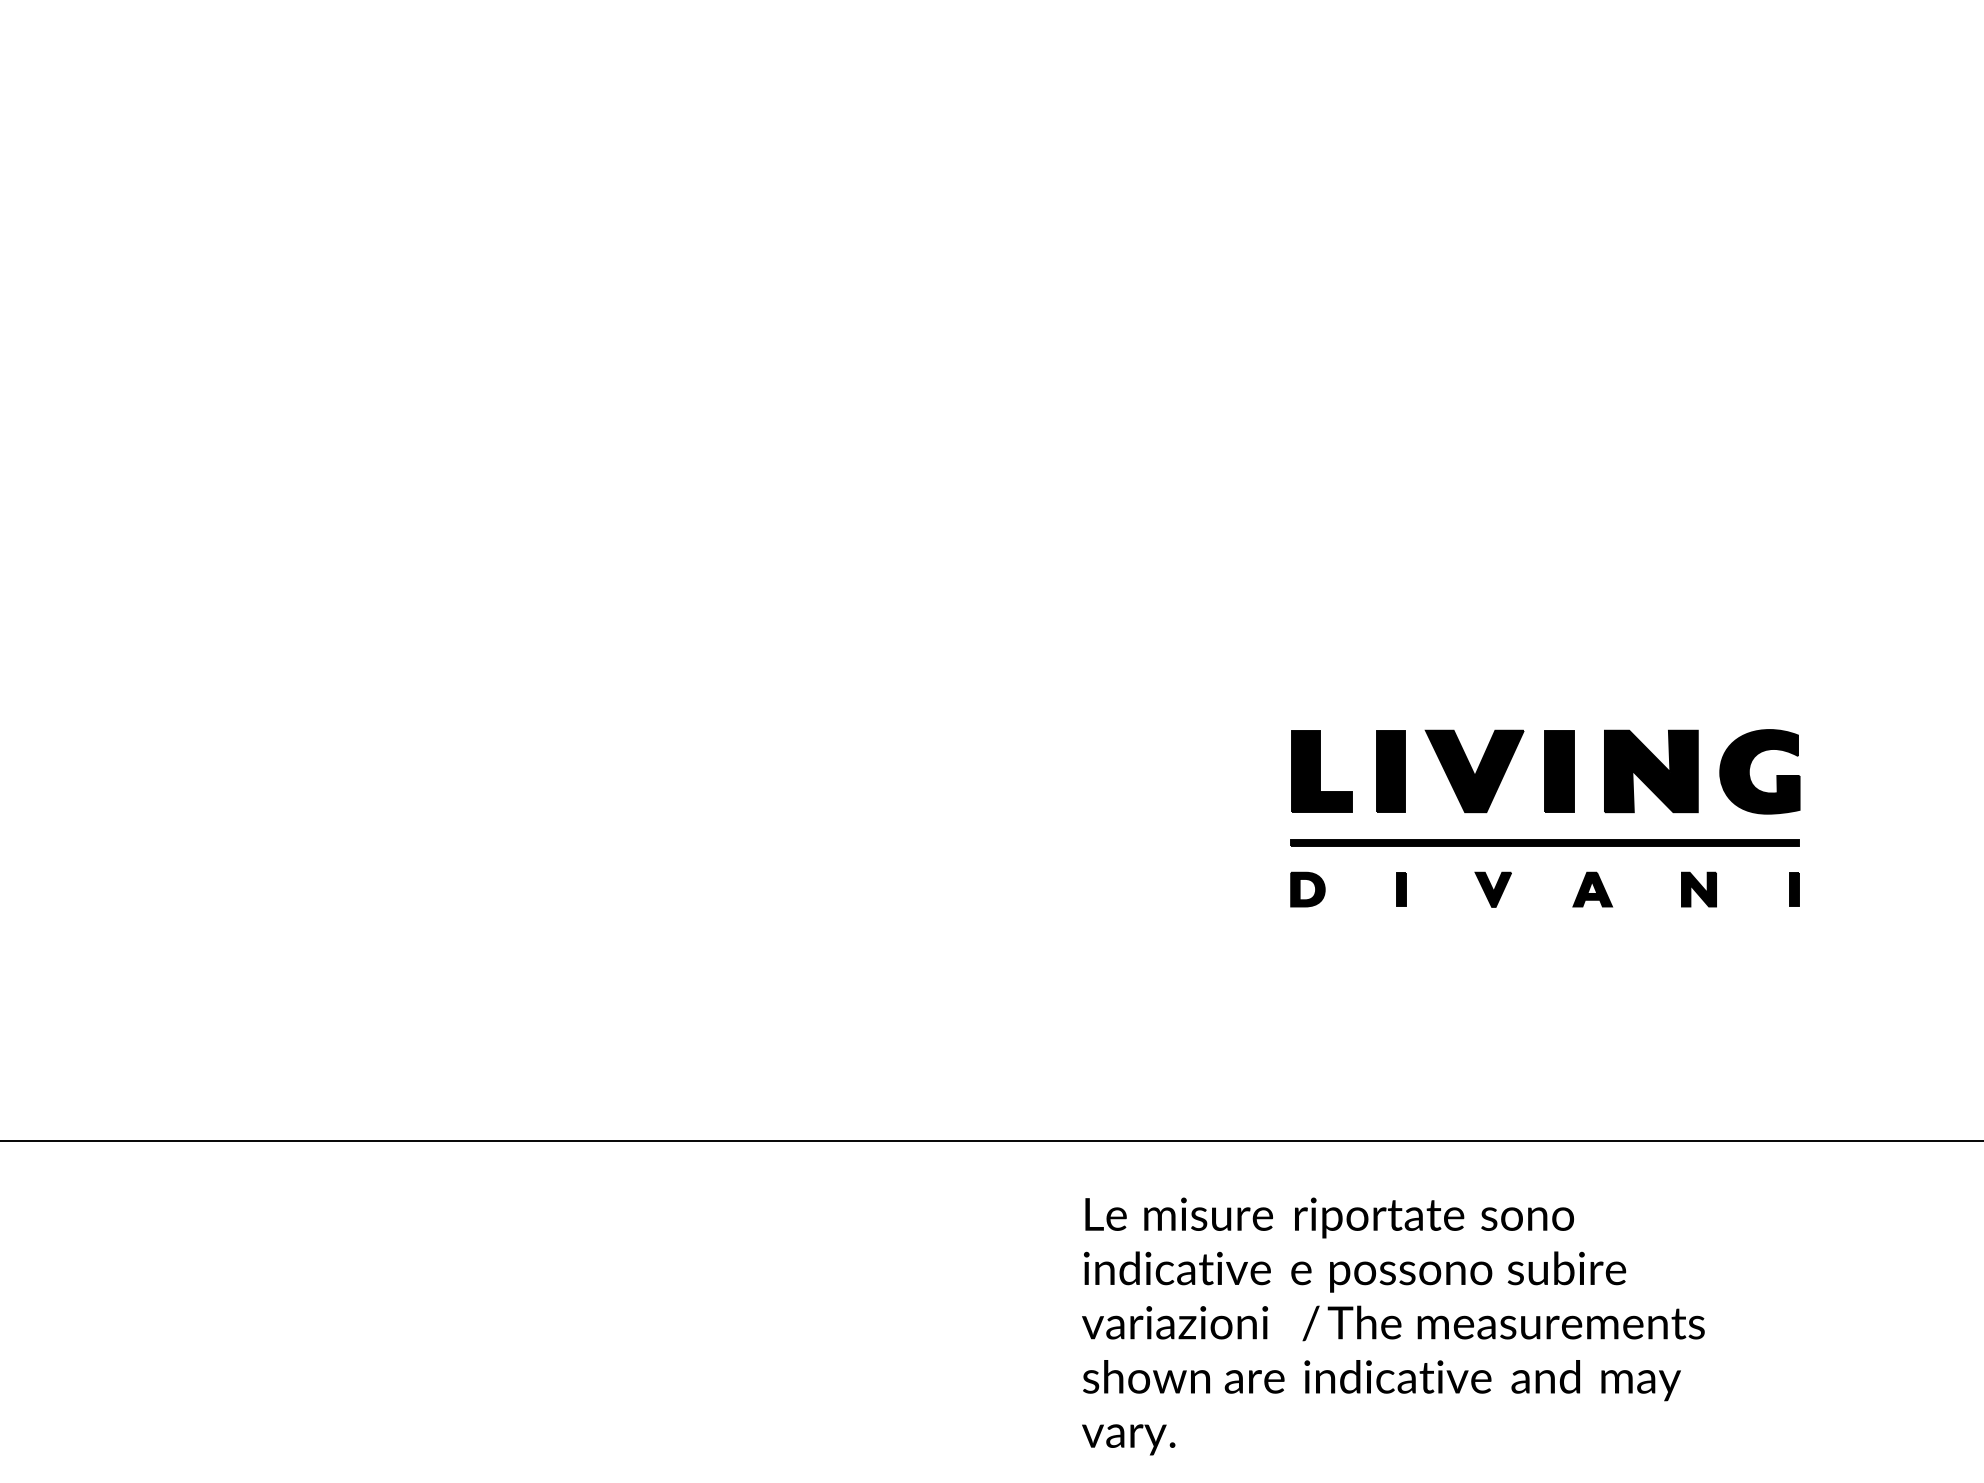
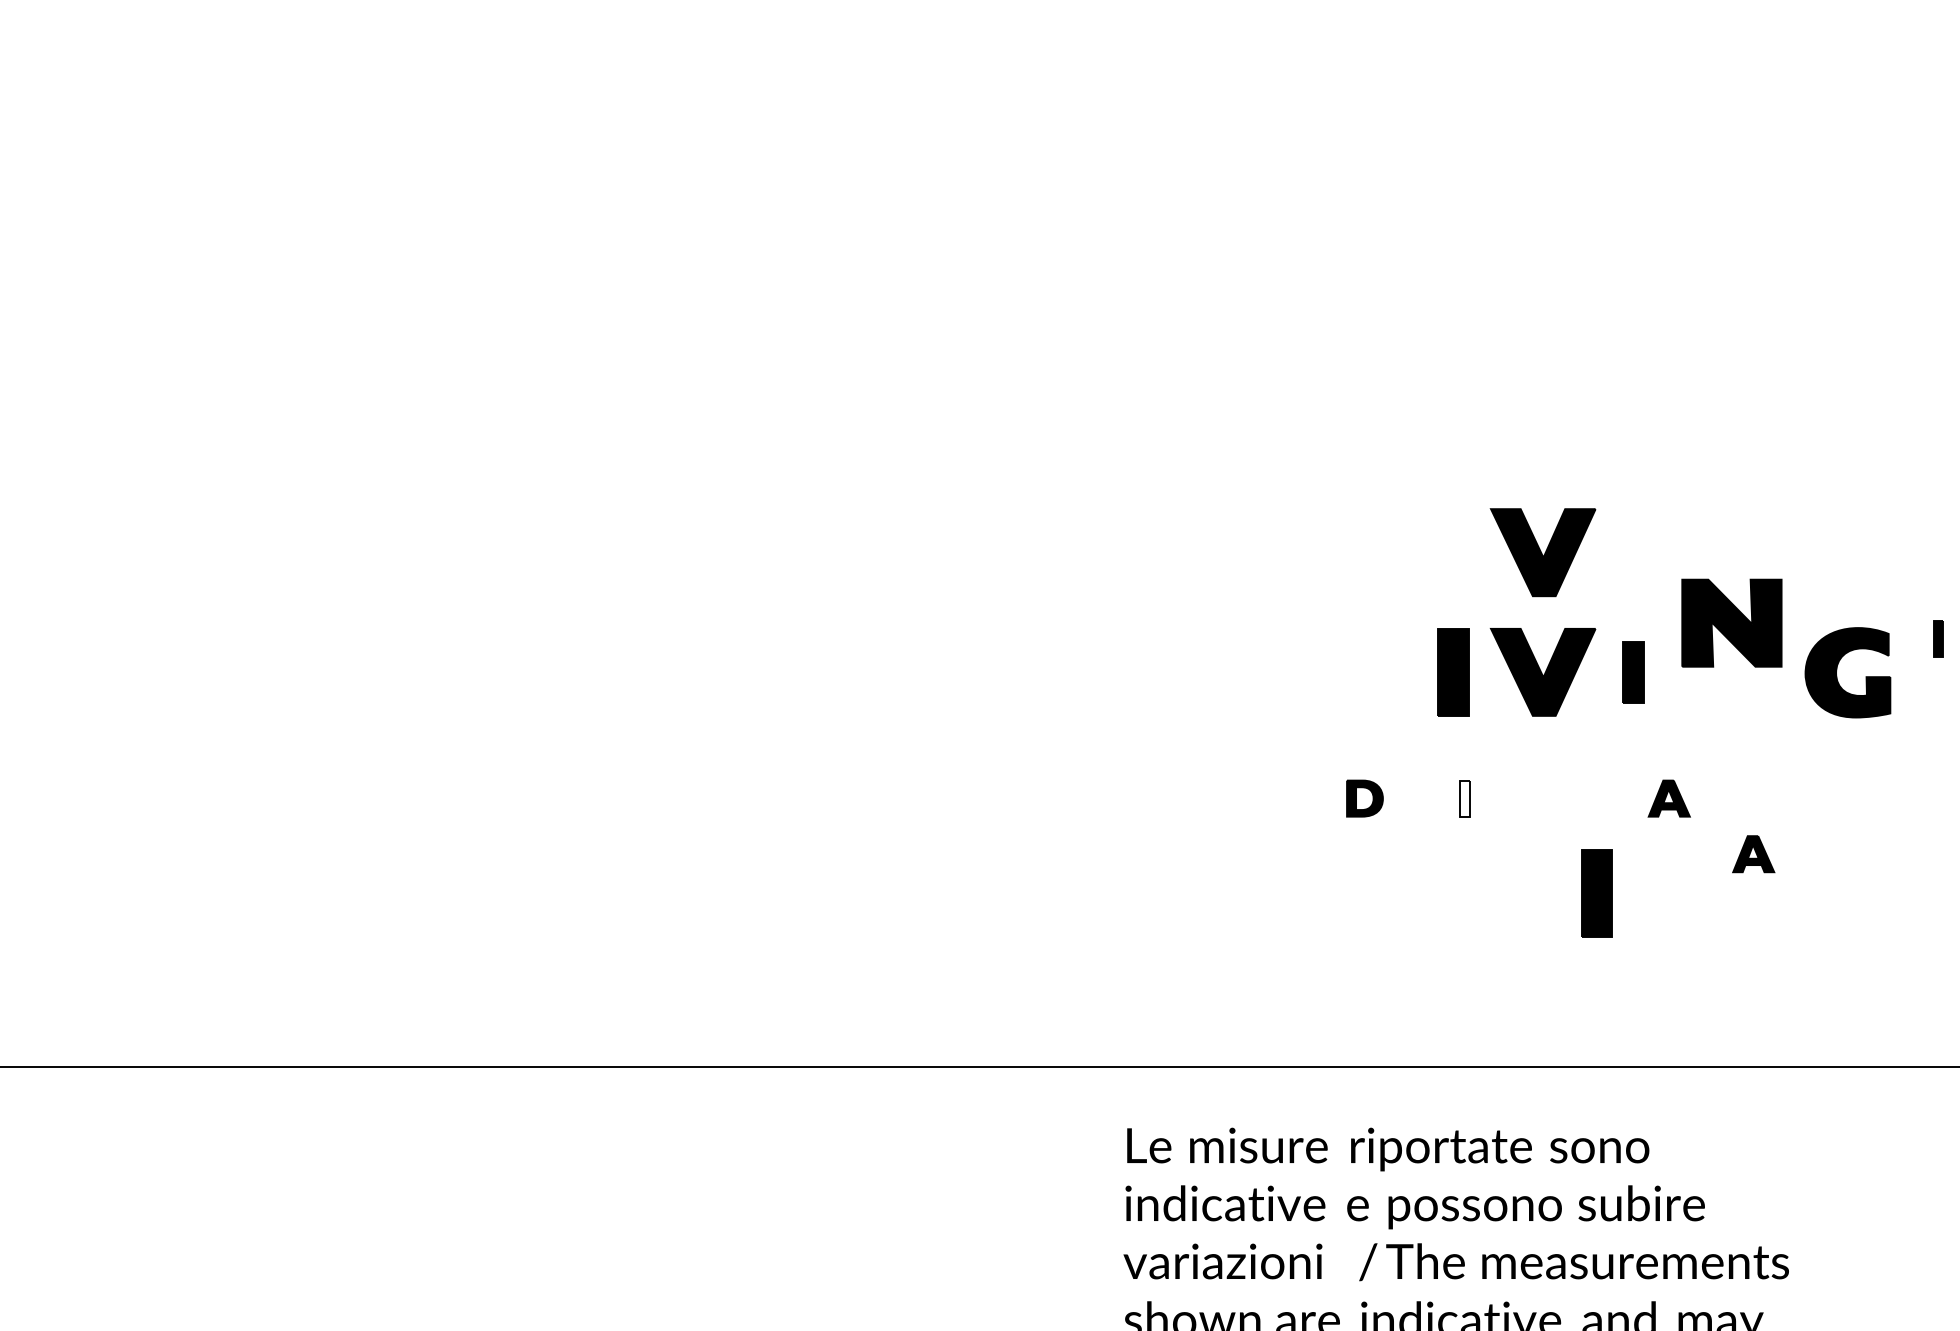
part: (1474, 659) -> (1542, 552), added
part: (1321, 771) -> (1379, 672), removed
part: (1559, 771) -> (1633, 672), size x0.7
part: (1651, 771) -> (1732, 623), moved
part: (1544, 842) -> (1617, 748), removed
fill: (1401, 889) -> (1464, 798), removed
part: (1492, 889) -> (1562, 798), removed
part: (1698, 889) -> (1782, 798), removed
part: (1794, 889) -> (1938, 639), moved
part: (1671, 941) -> (1753, 854), added
part: (1524, 978) -> (1596, 893), added

